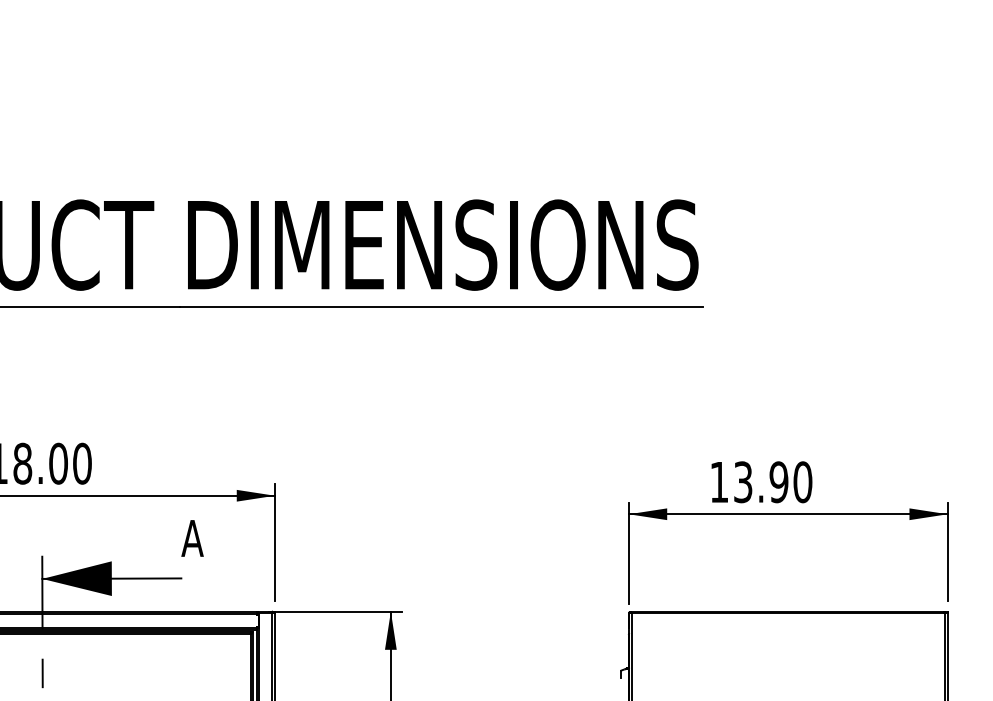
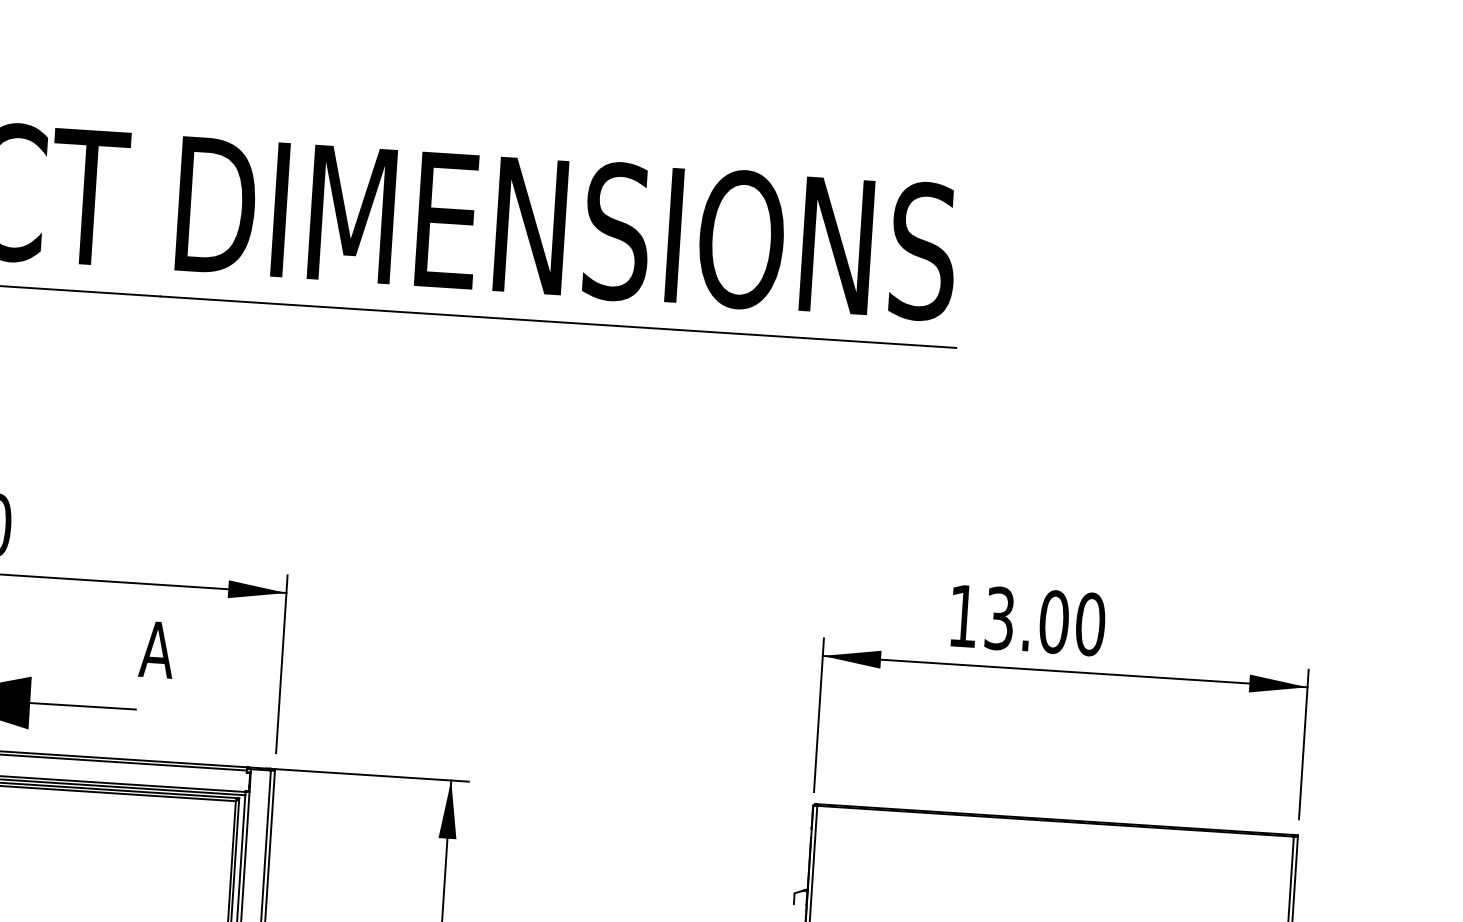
text: (778, 482) -> (1053, 622), 13.90 -> 13.00

